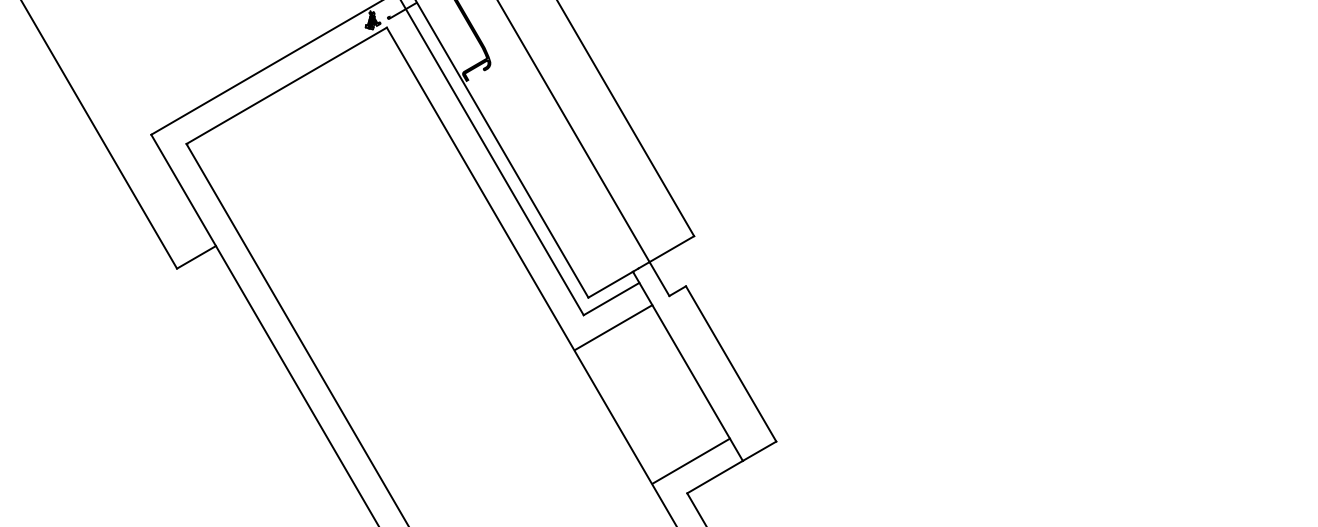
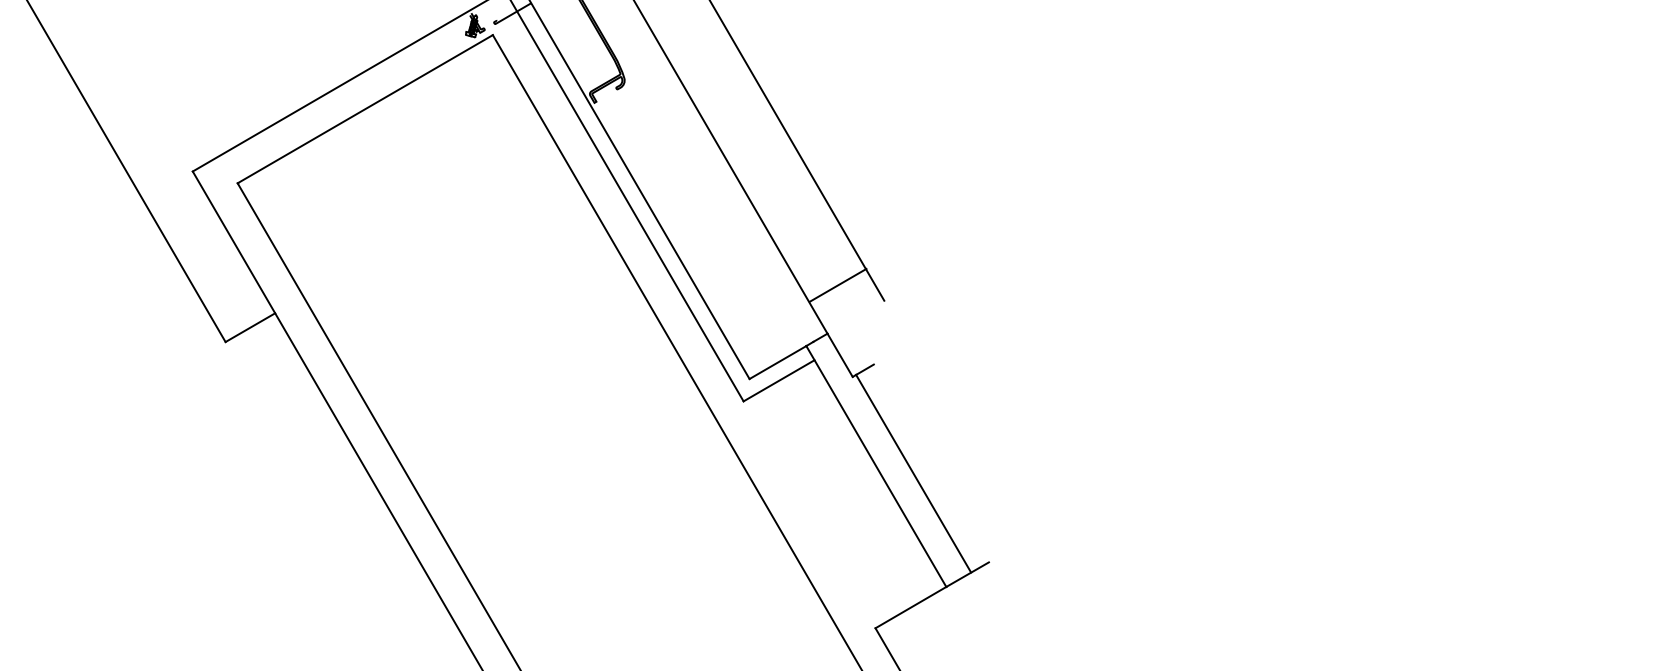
line: (671, 249) -> (837, 285), moved
line: (613, 327) -> (781, 417), removed
line: (730, 363) -> (912, 473), moved
line: (690, 460) -> (879, 586), removed

